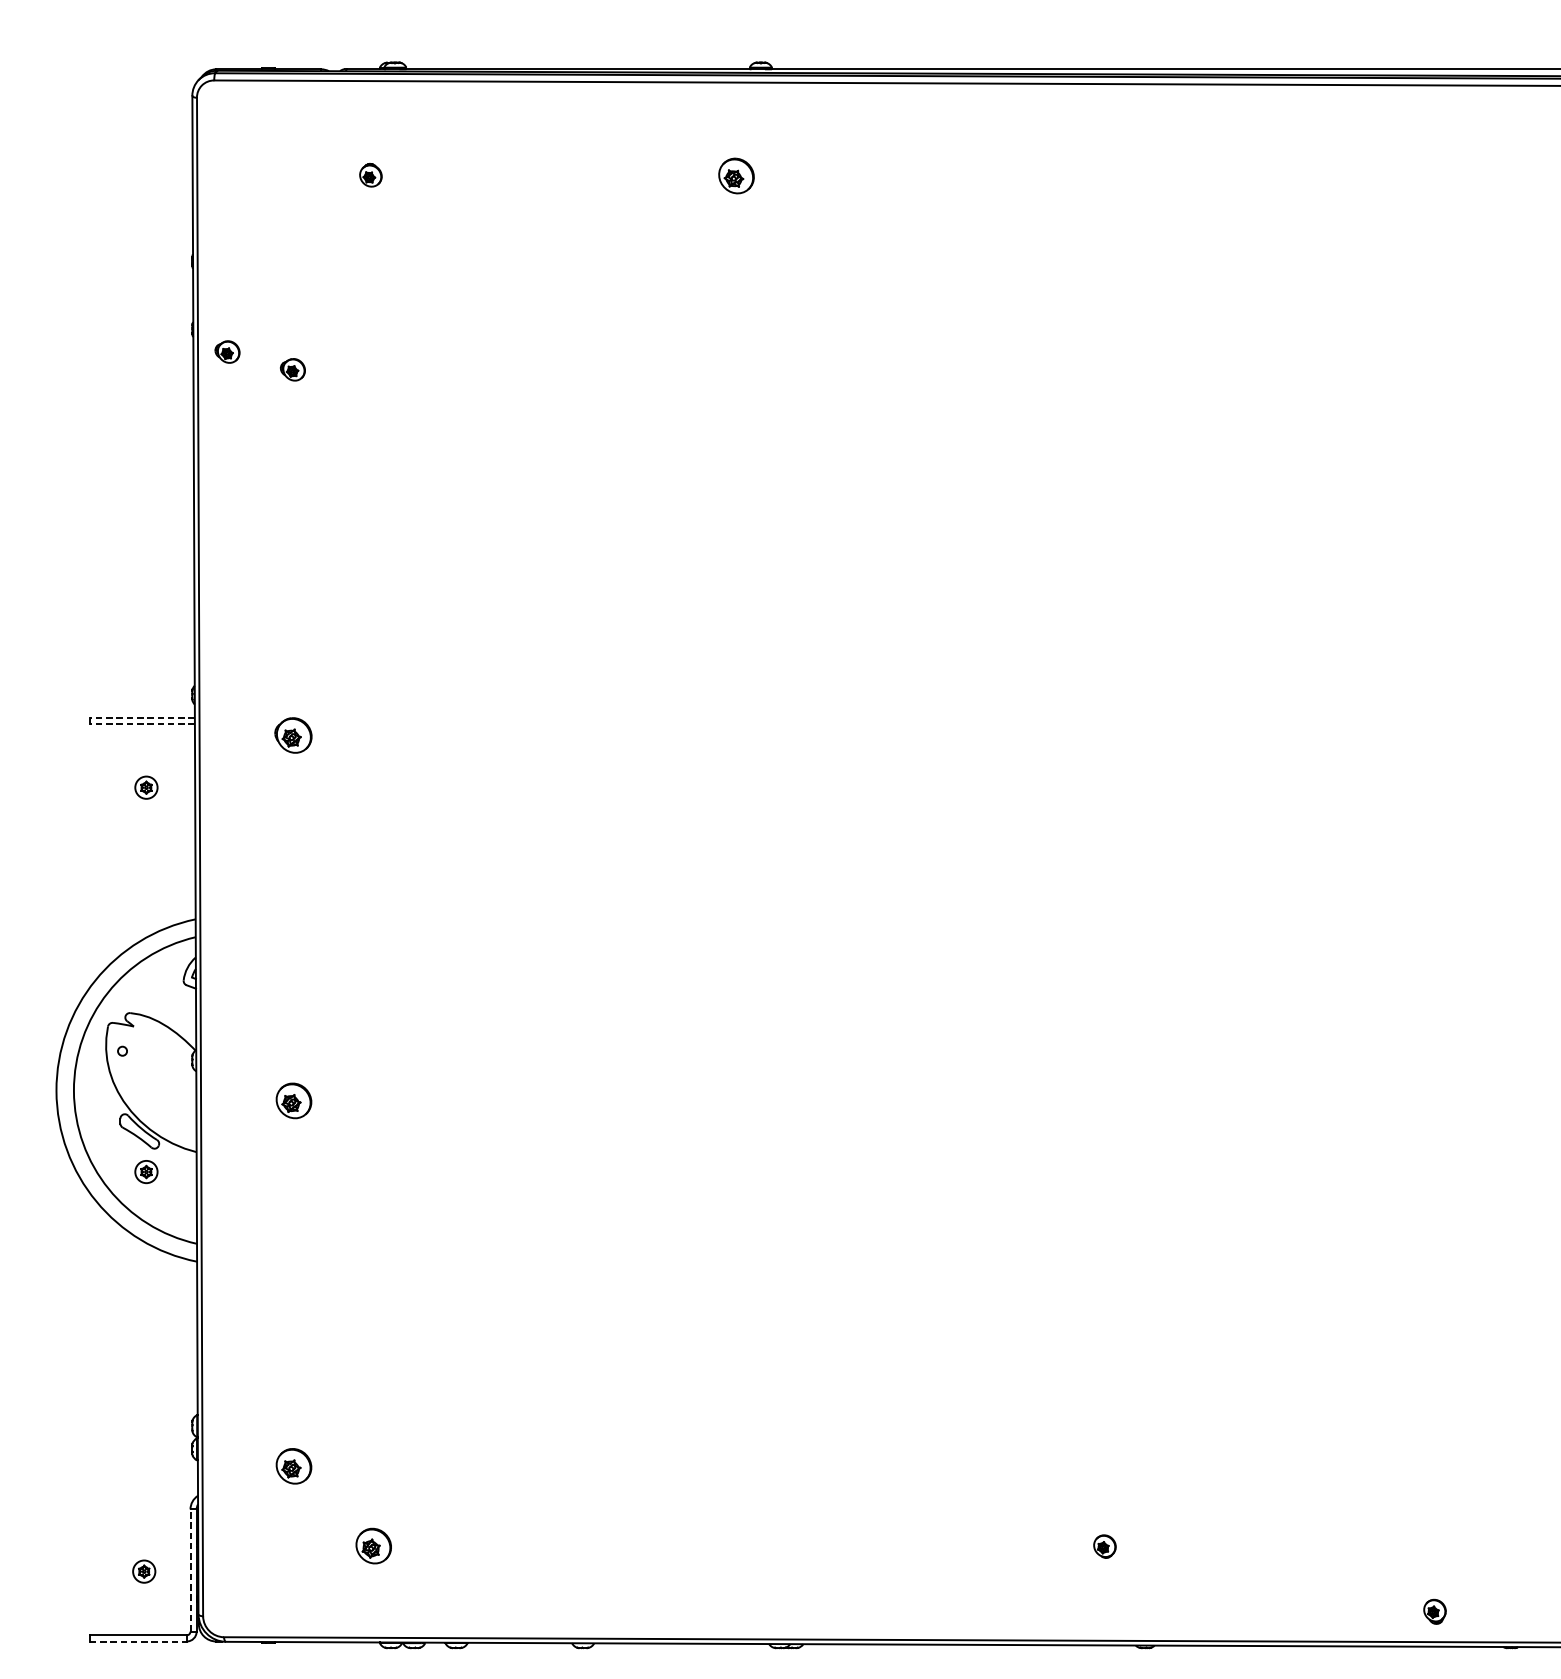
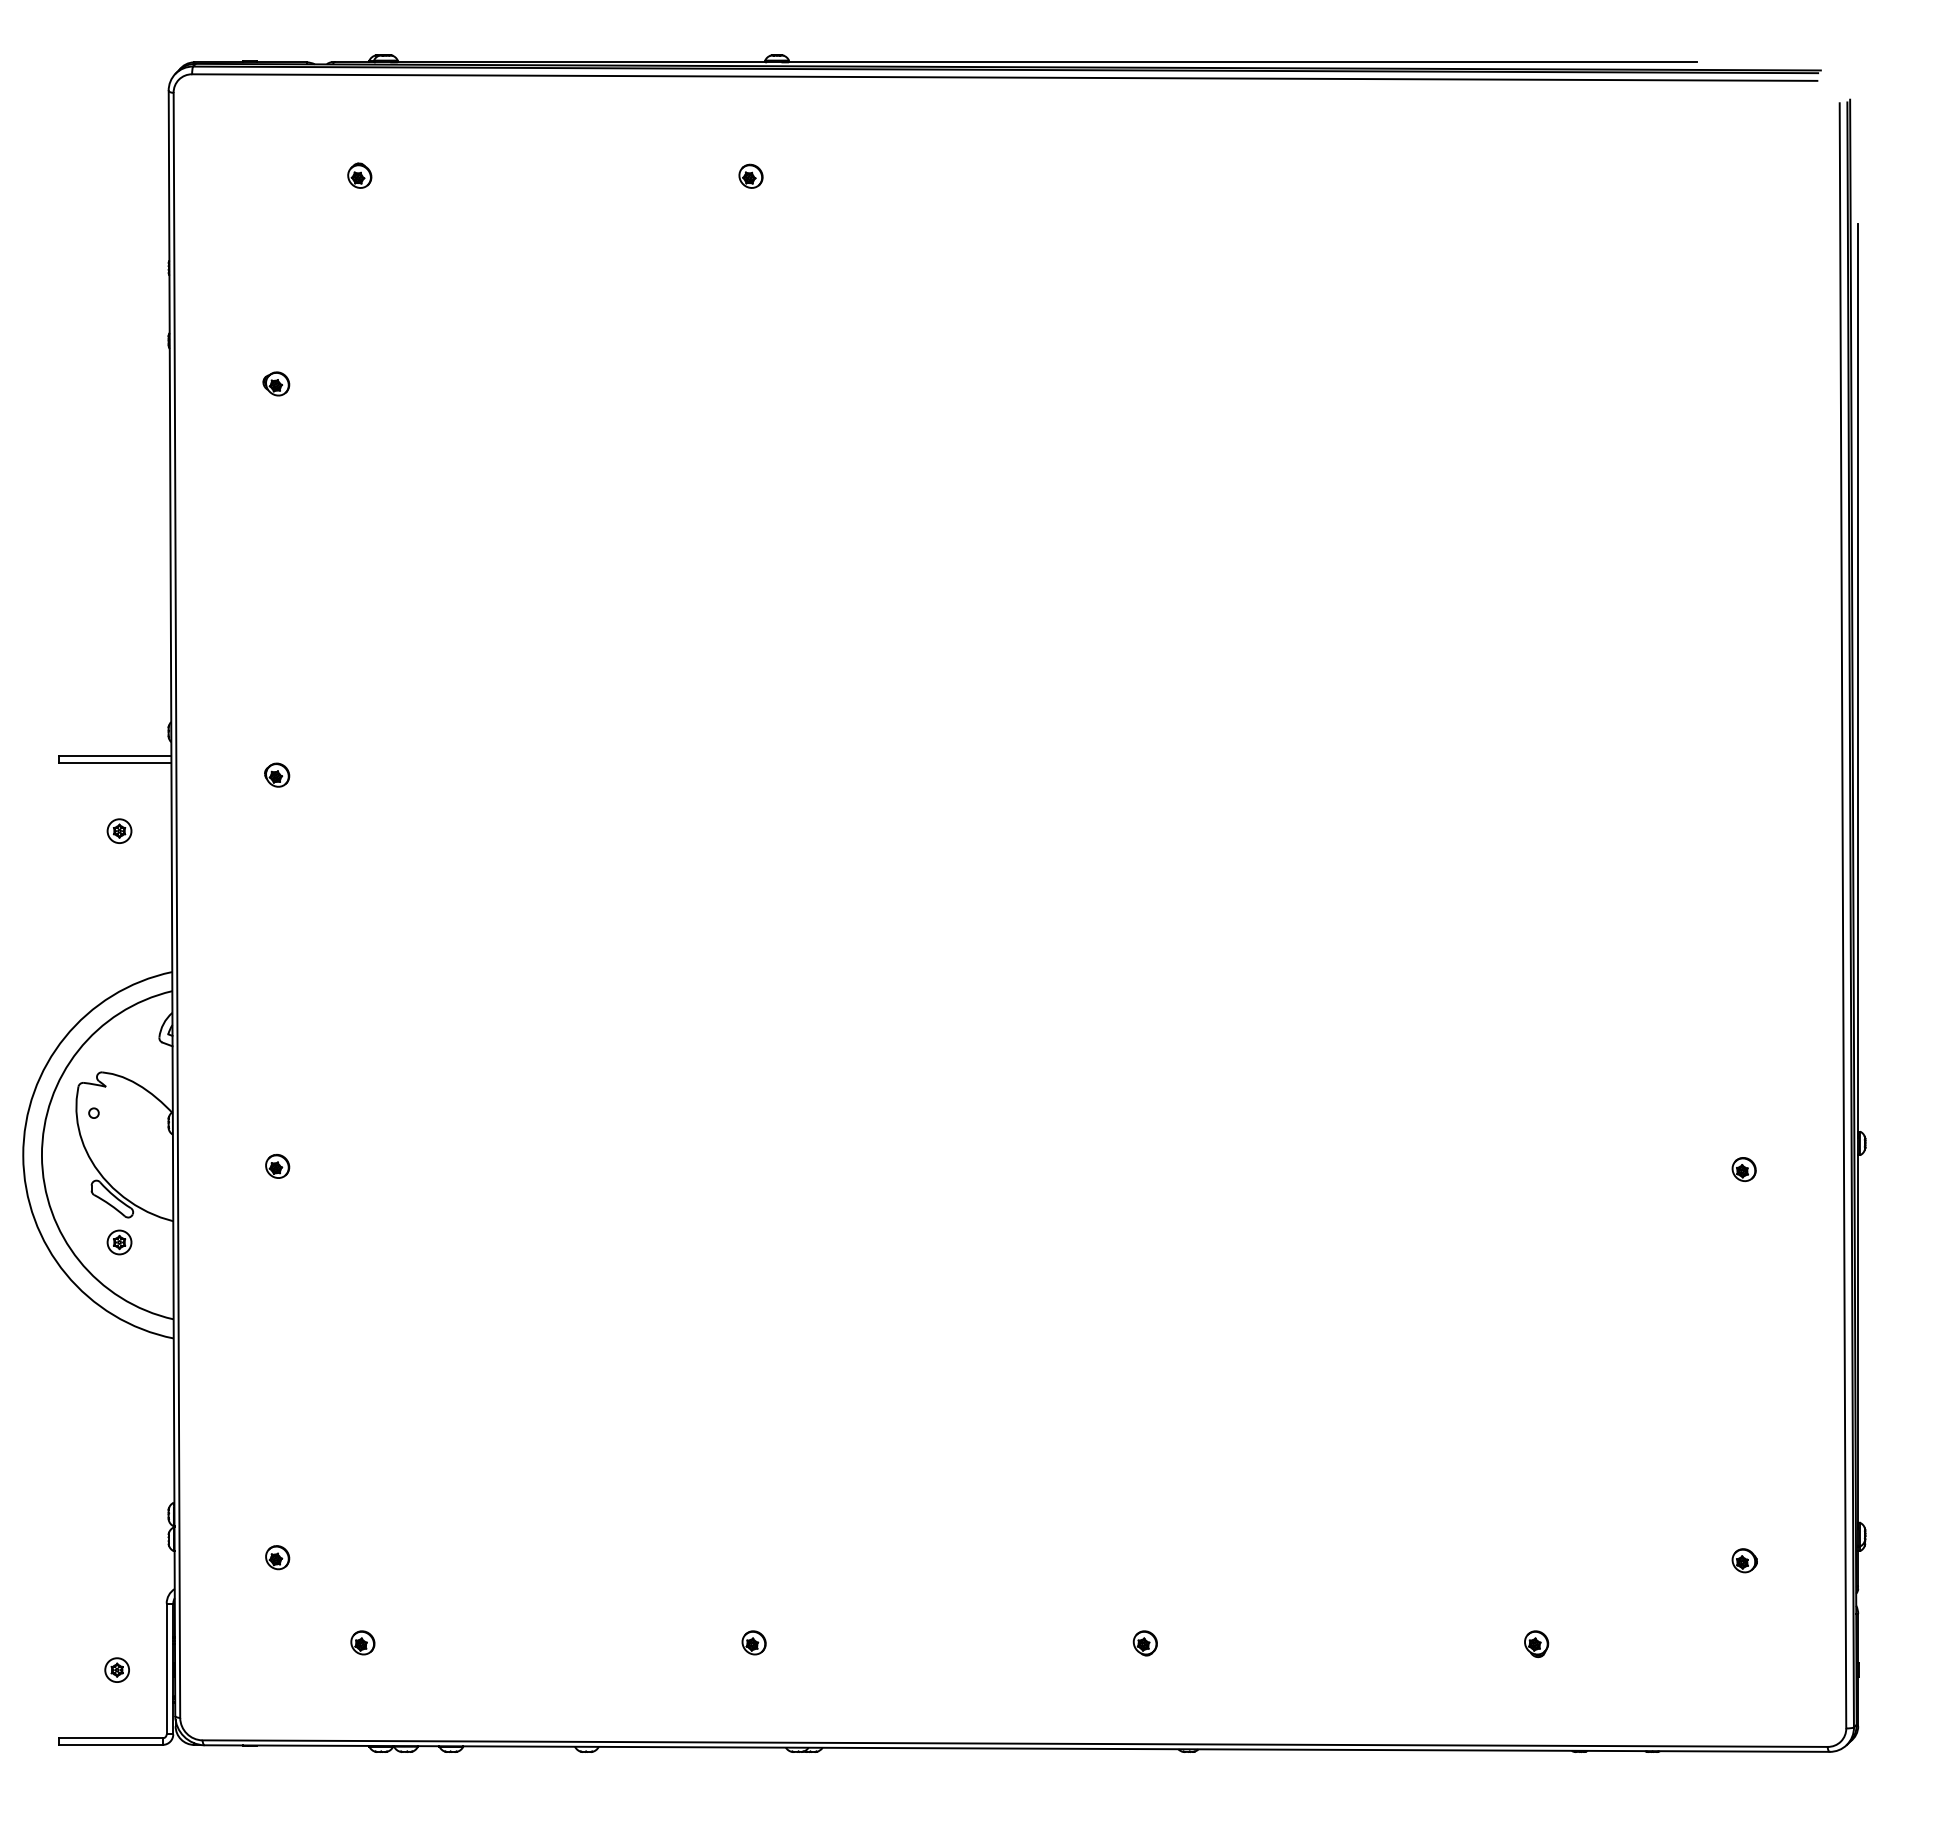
part: (736, 175) -> (750, 175), size x0.62
part: (227, 351) -> (206, 364), removed
line: (141, 717) -> (114, 756), dashed -> solid
line: (141, 724) -> (114, 763), dashed -> solid
part: (294, 734) -> (277, 774), size x0.62
part: (294, 1101) -> (277, 1166), size x0.62
part: (294, 1466) -> (277, 1557), size x0.62
part: (373, 1545) -> (362, 1642), size x0.62
part: (738, 1545) -> (753, 1642), added
line: (190, 1570) -> (166, 1668), dashed -> solid
part: (1434, 1612) -> (1536, 1644), moved
line: (137, 1641) -> (110, 1744), dashed -> solid

